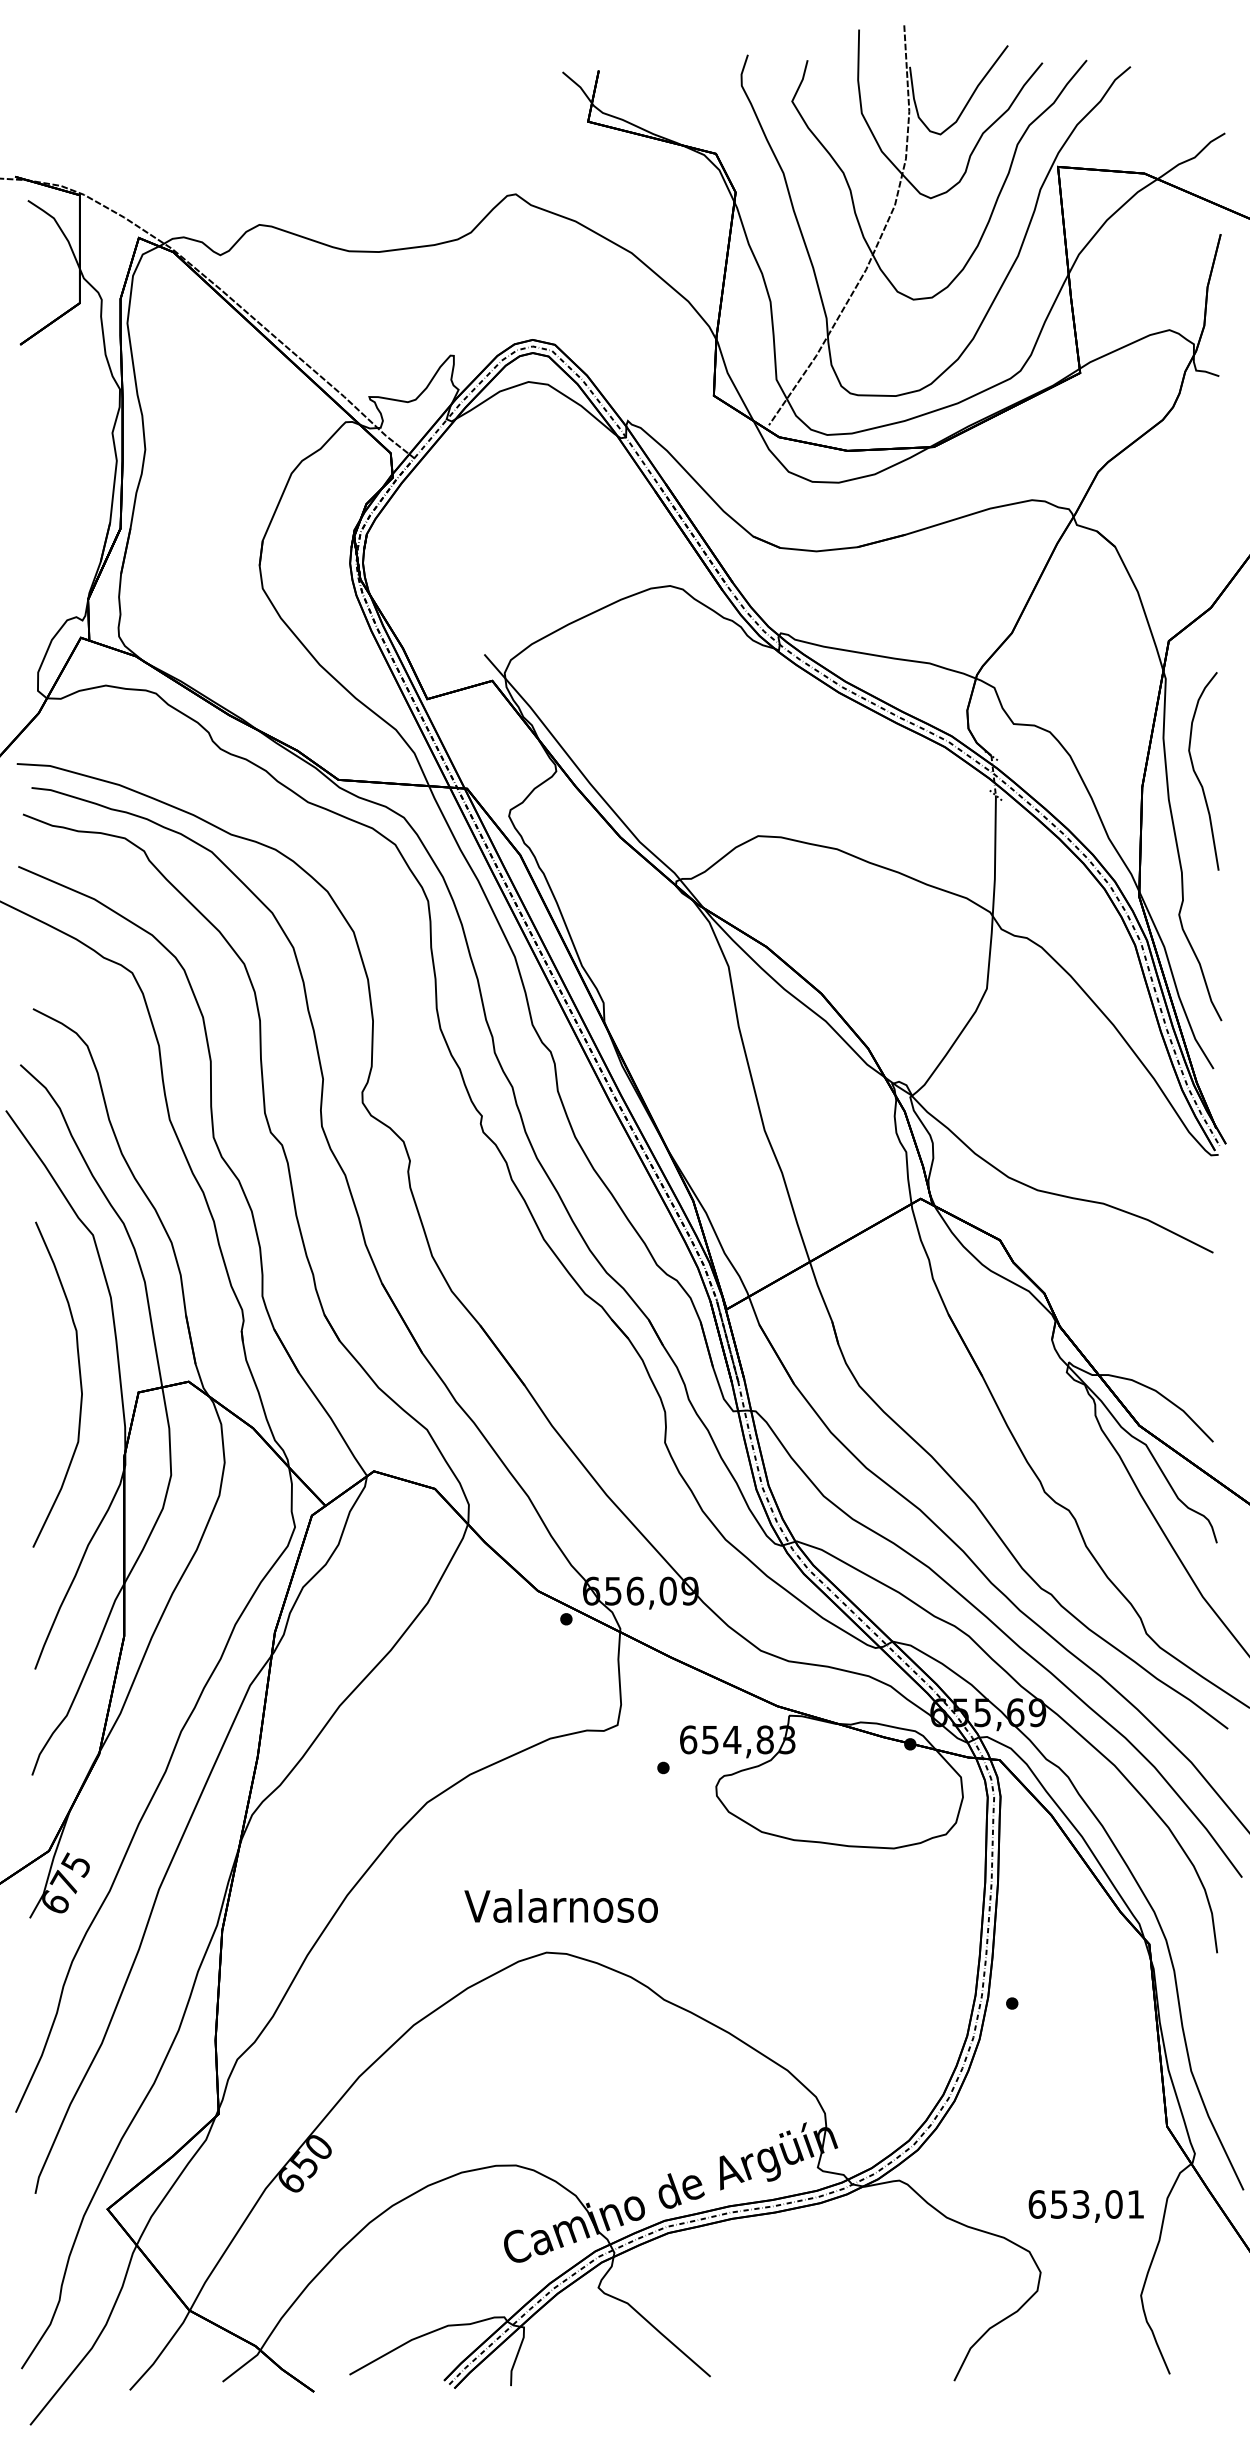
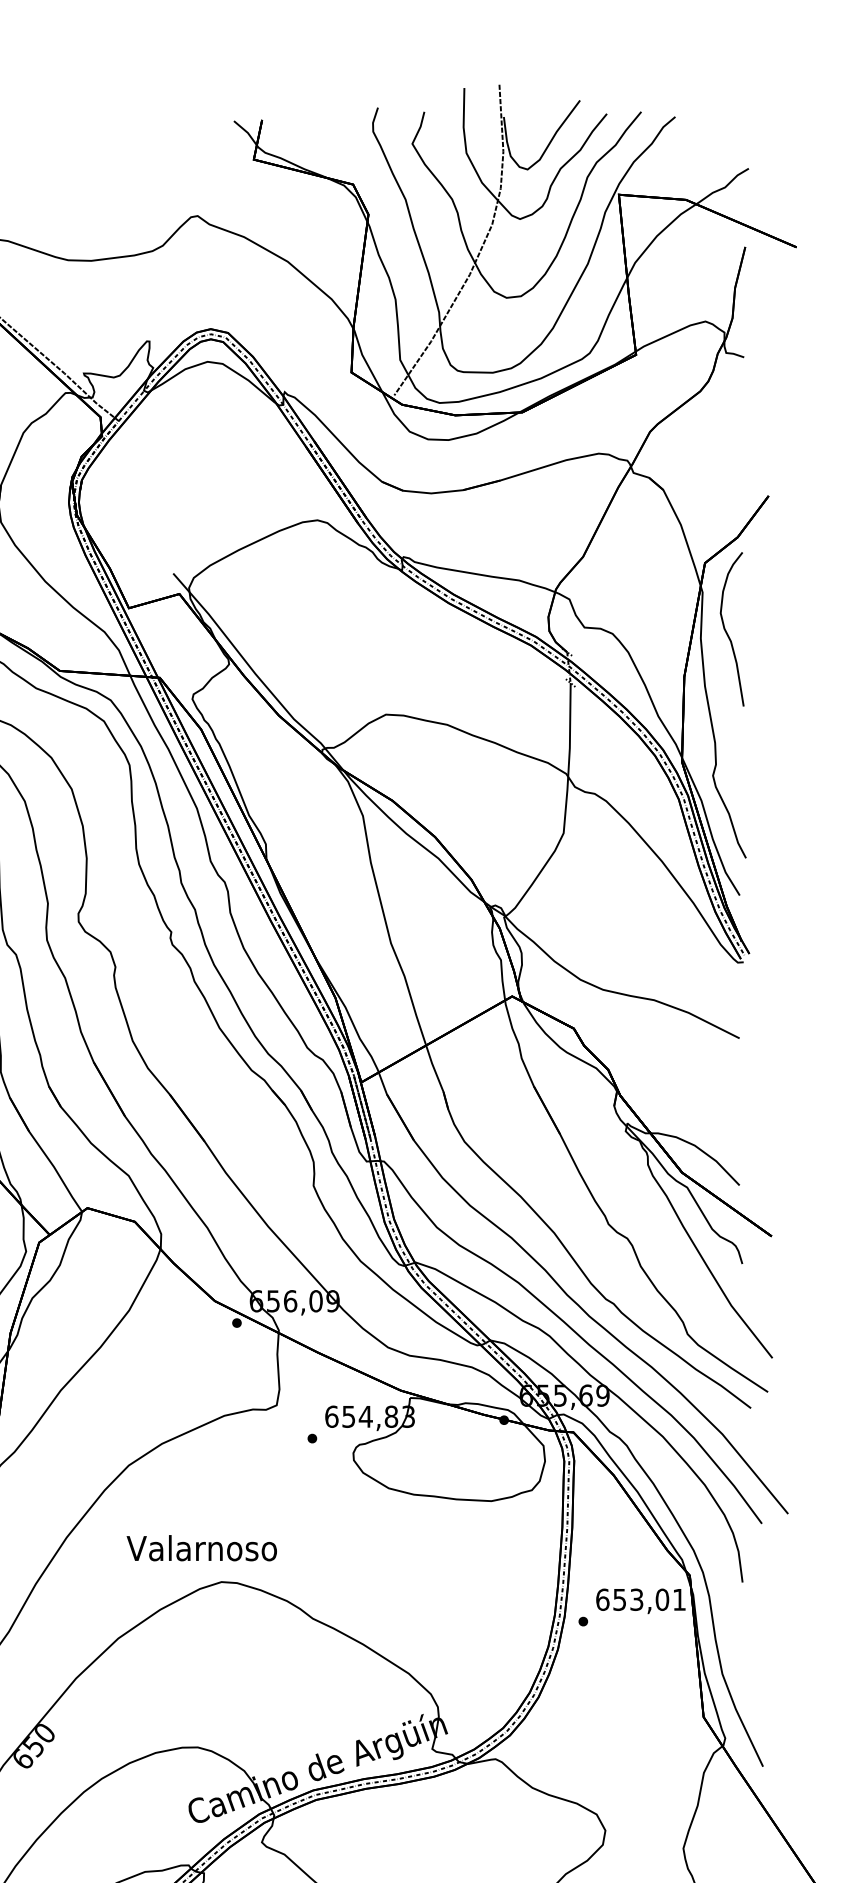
curve: (1197, 775) -> (727, 632), moved
text: (560, 1905) -> (201, 1547), moved
text: (1085, 2206) -> (640, 1601), moved

